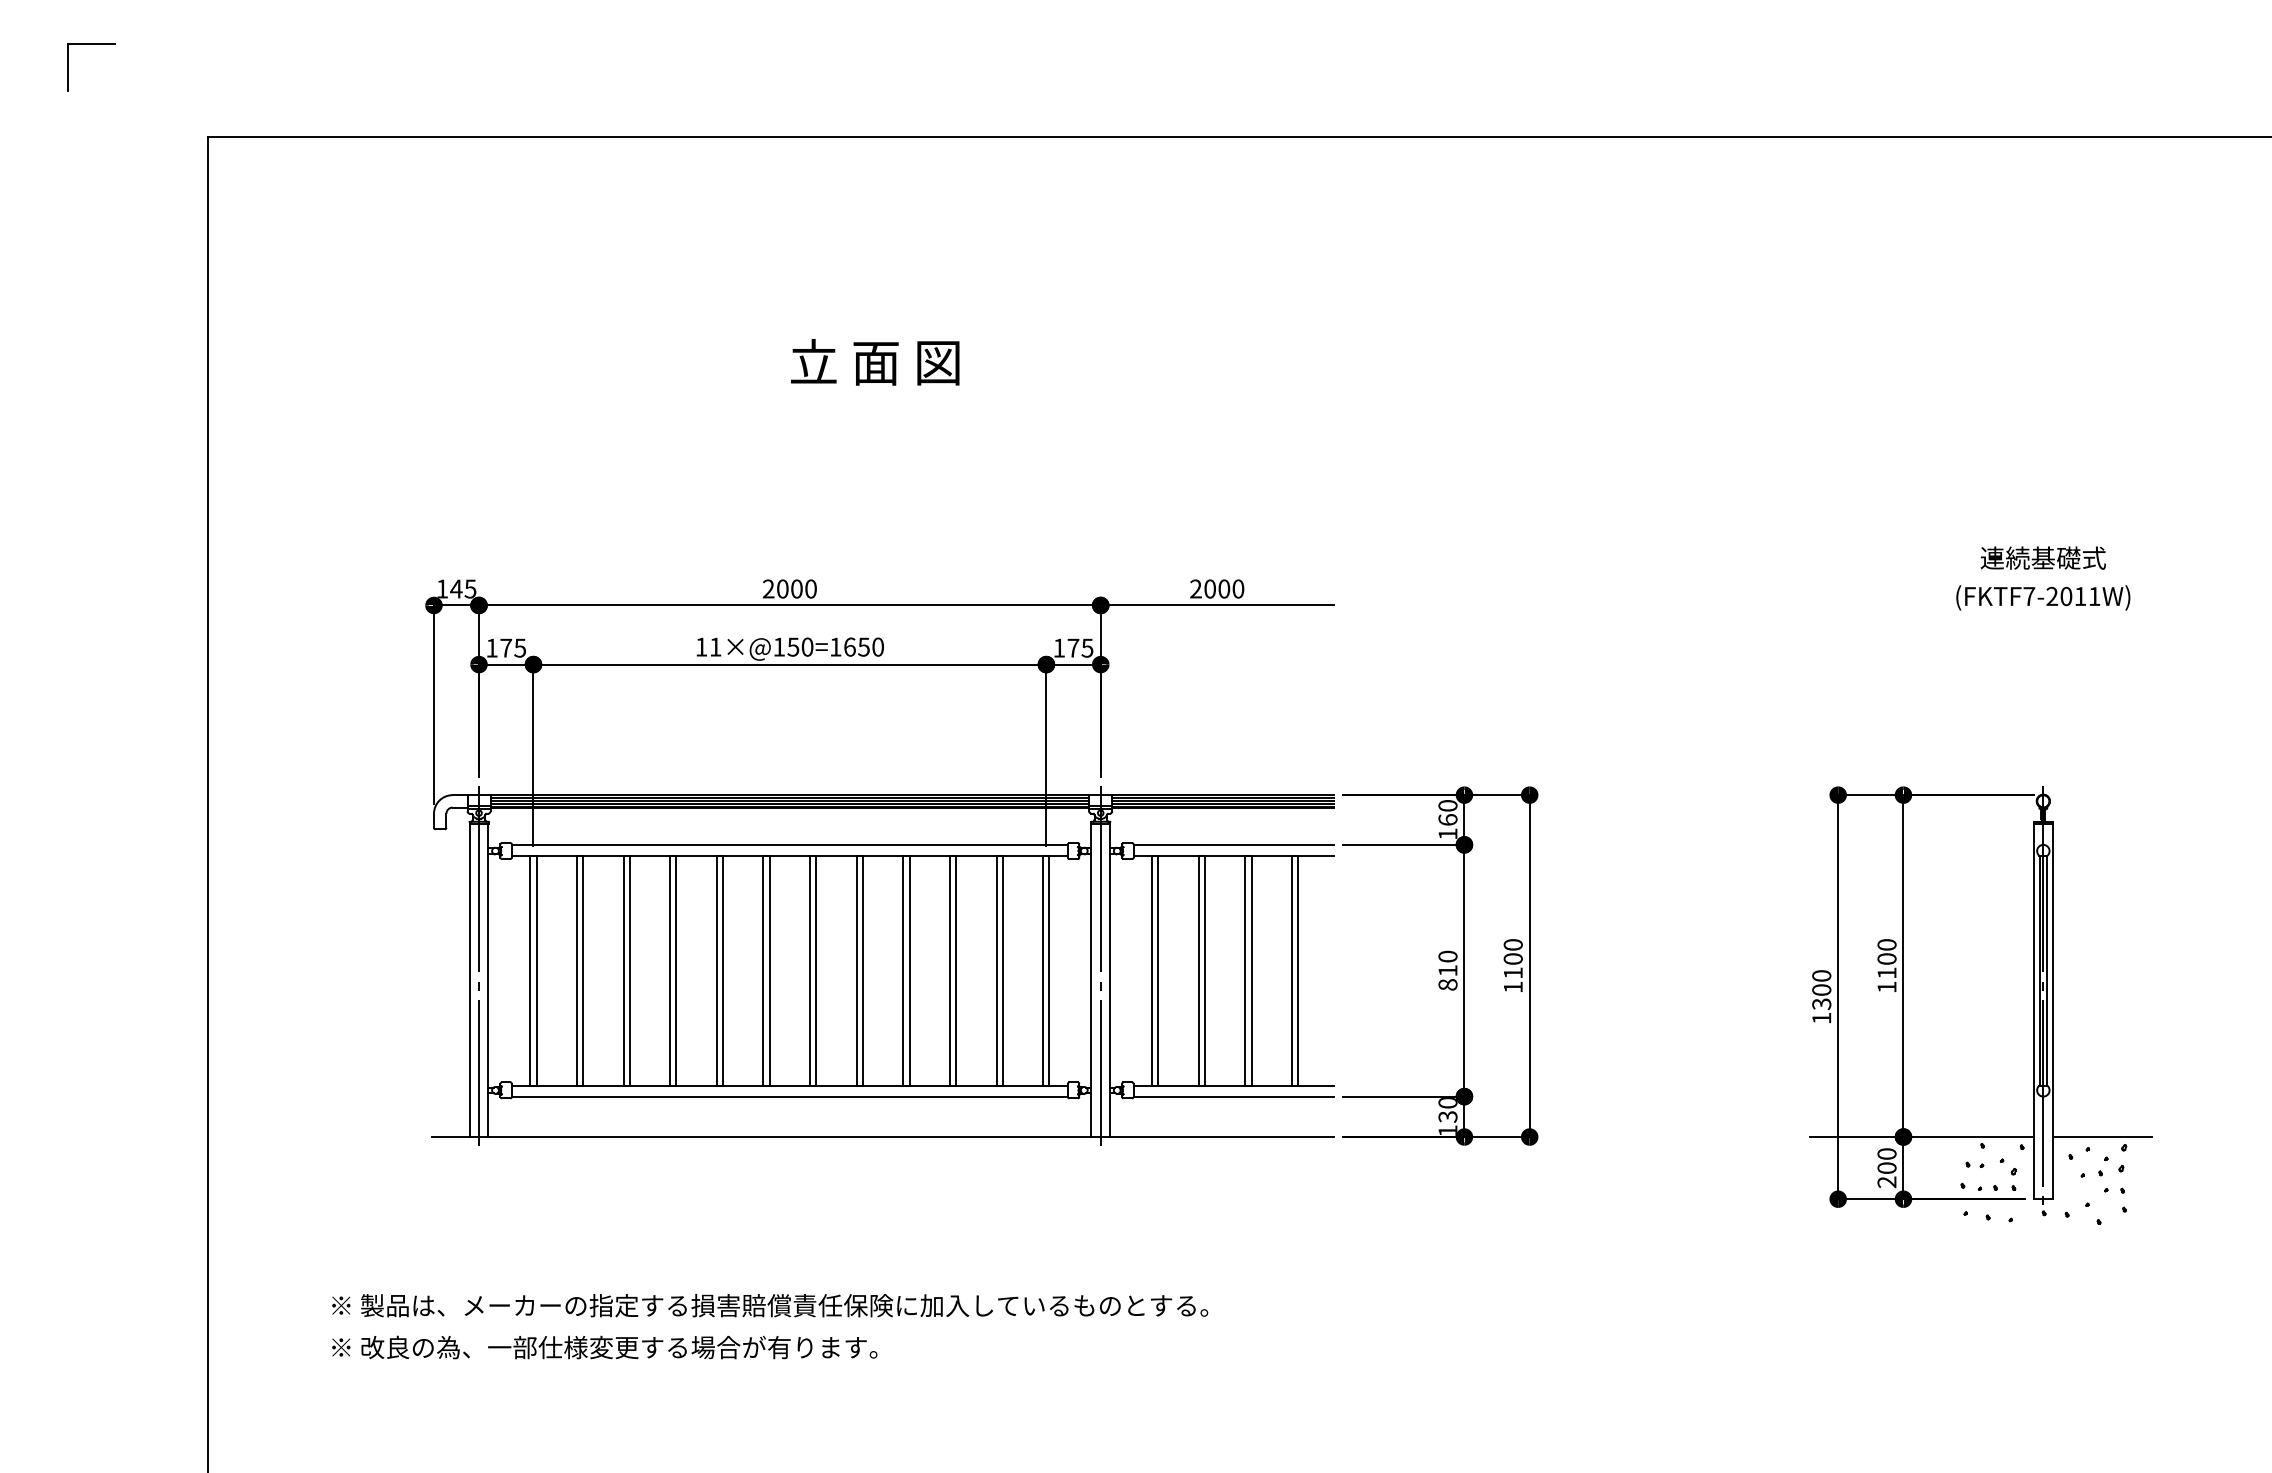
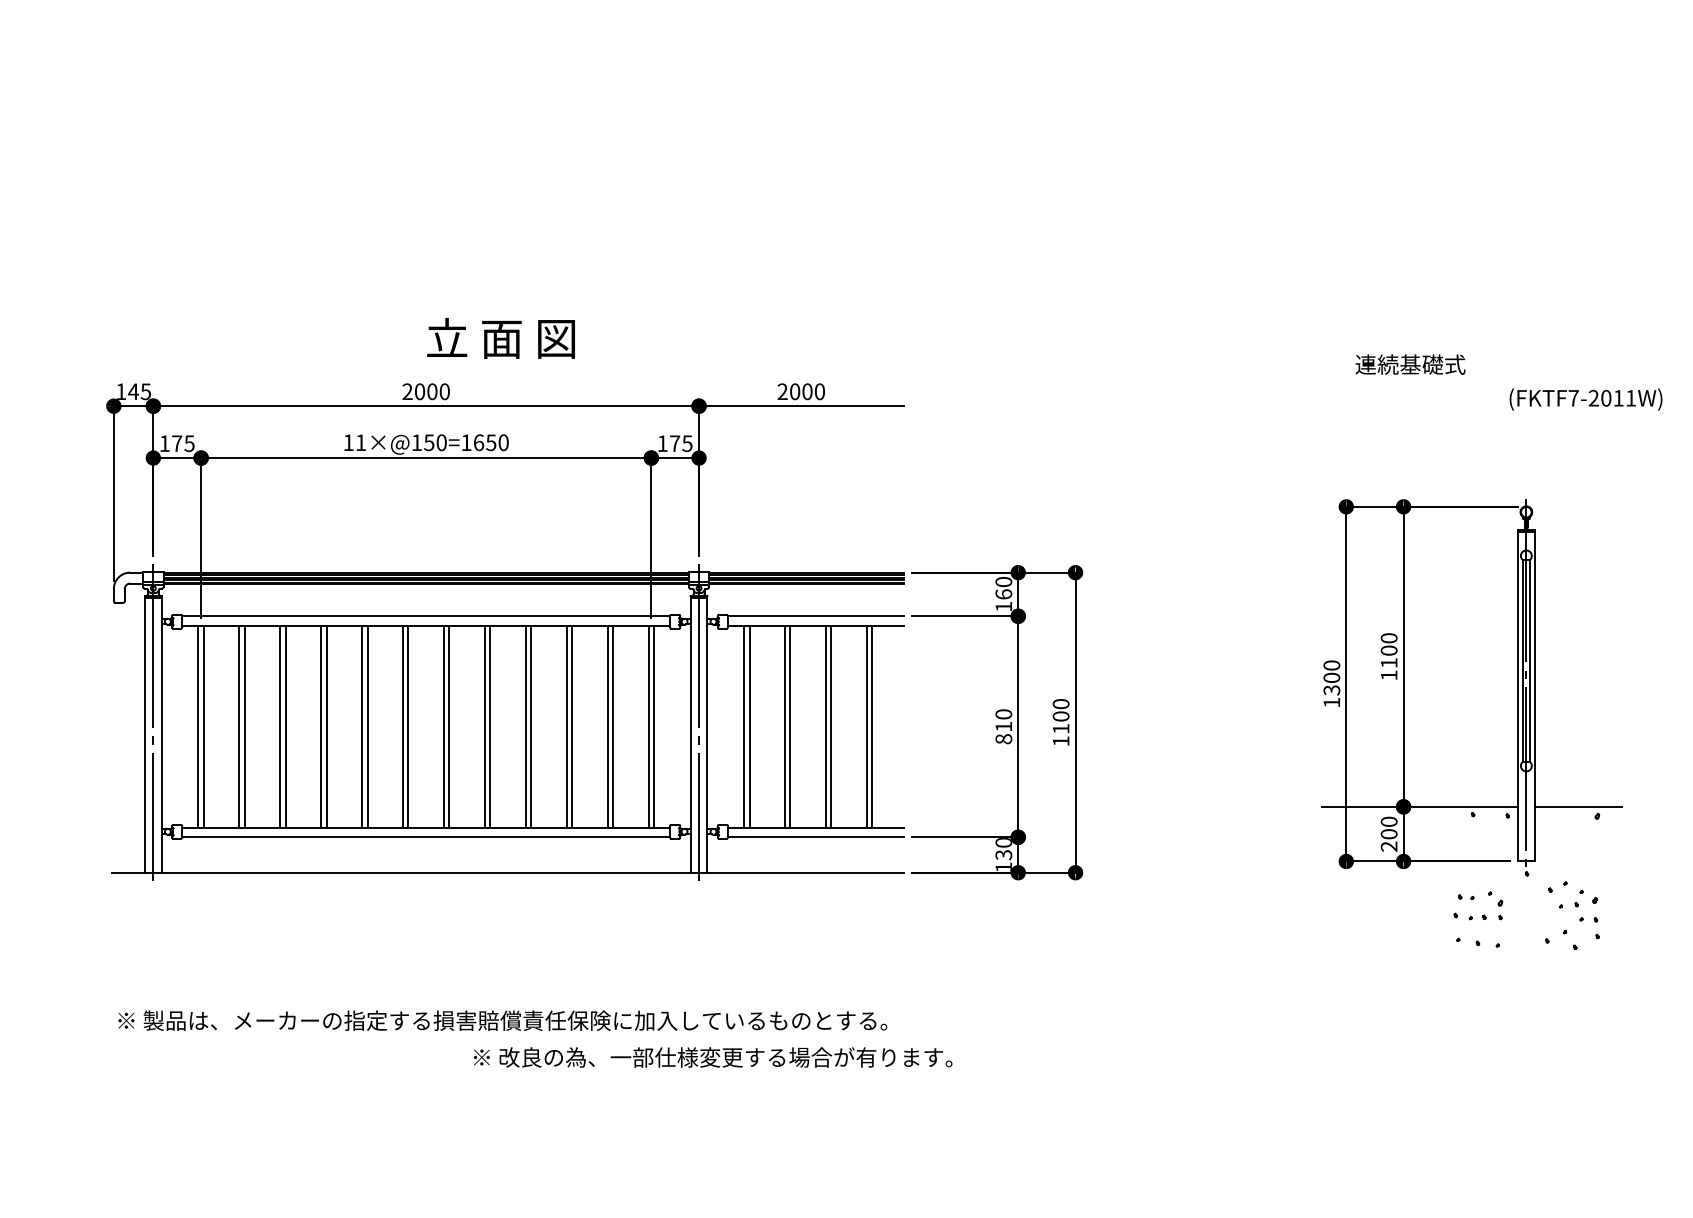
text: (875, 362) -> (501, 338), moved
text: (2043, 557) -> (1410, 364), moved
text: (2043, 597) -> (1586, 399), moved
part: (2033, 1001) -> (1517, 687), moved
text: (770, 1305) -> (503, 1020), moved
text: (604, 1347) -> (712, 1057), moved

